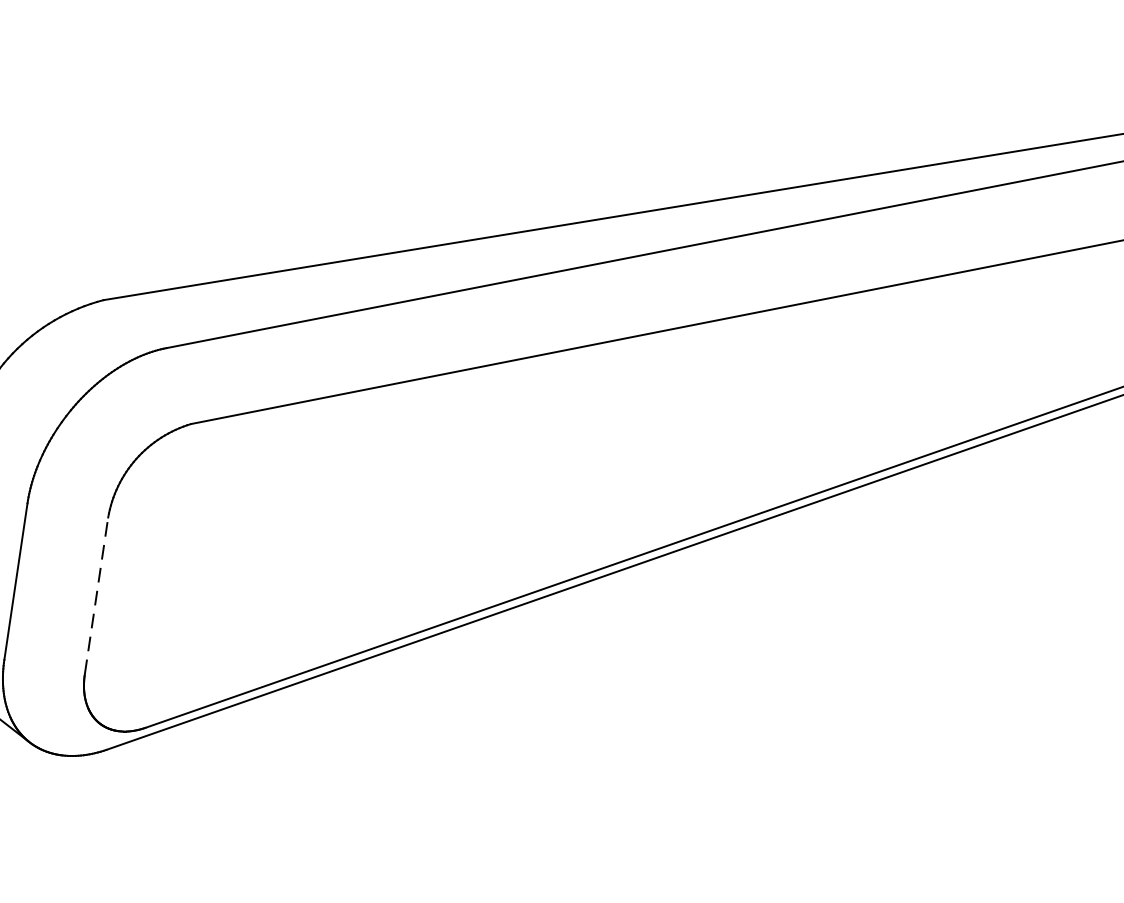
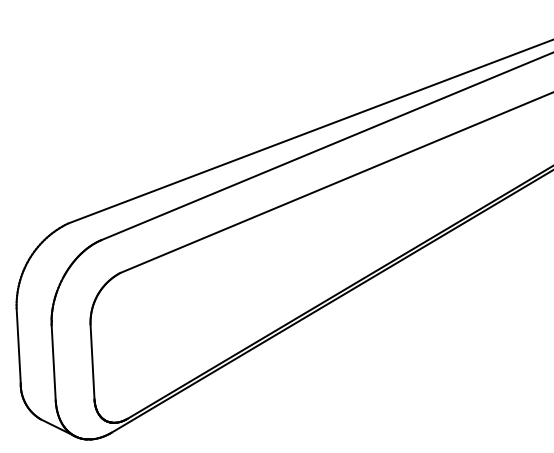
line: (96, 594) -> (92, 361), dashed -> solid

